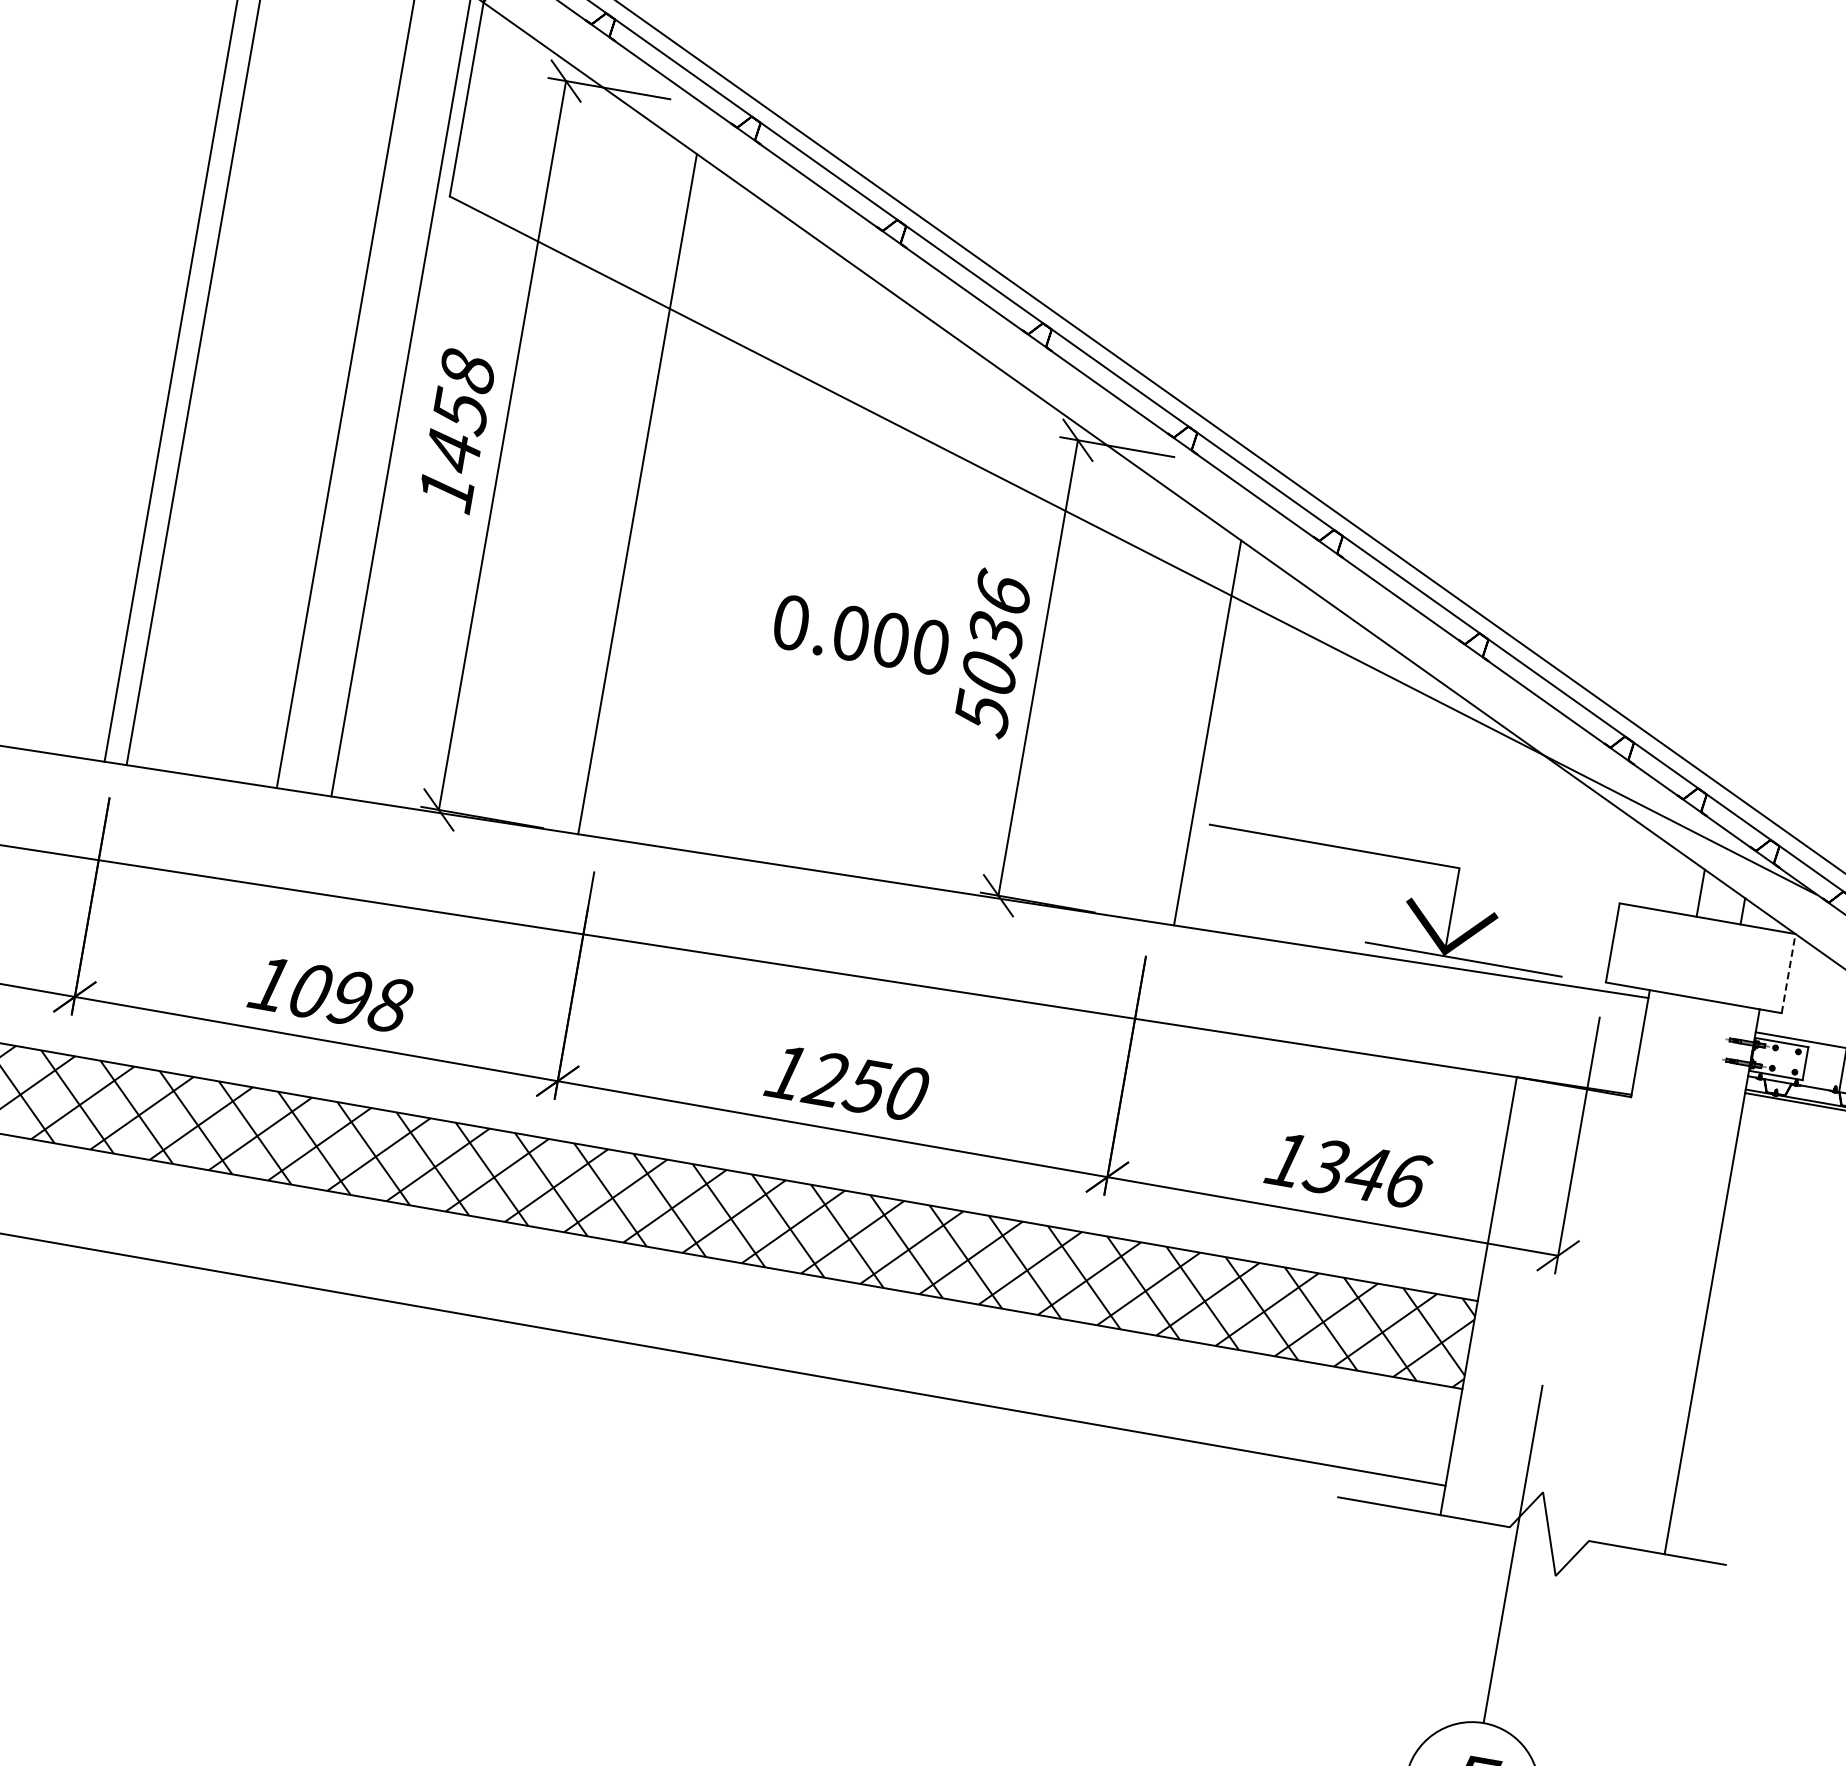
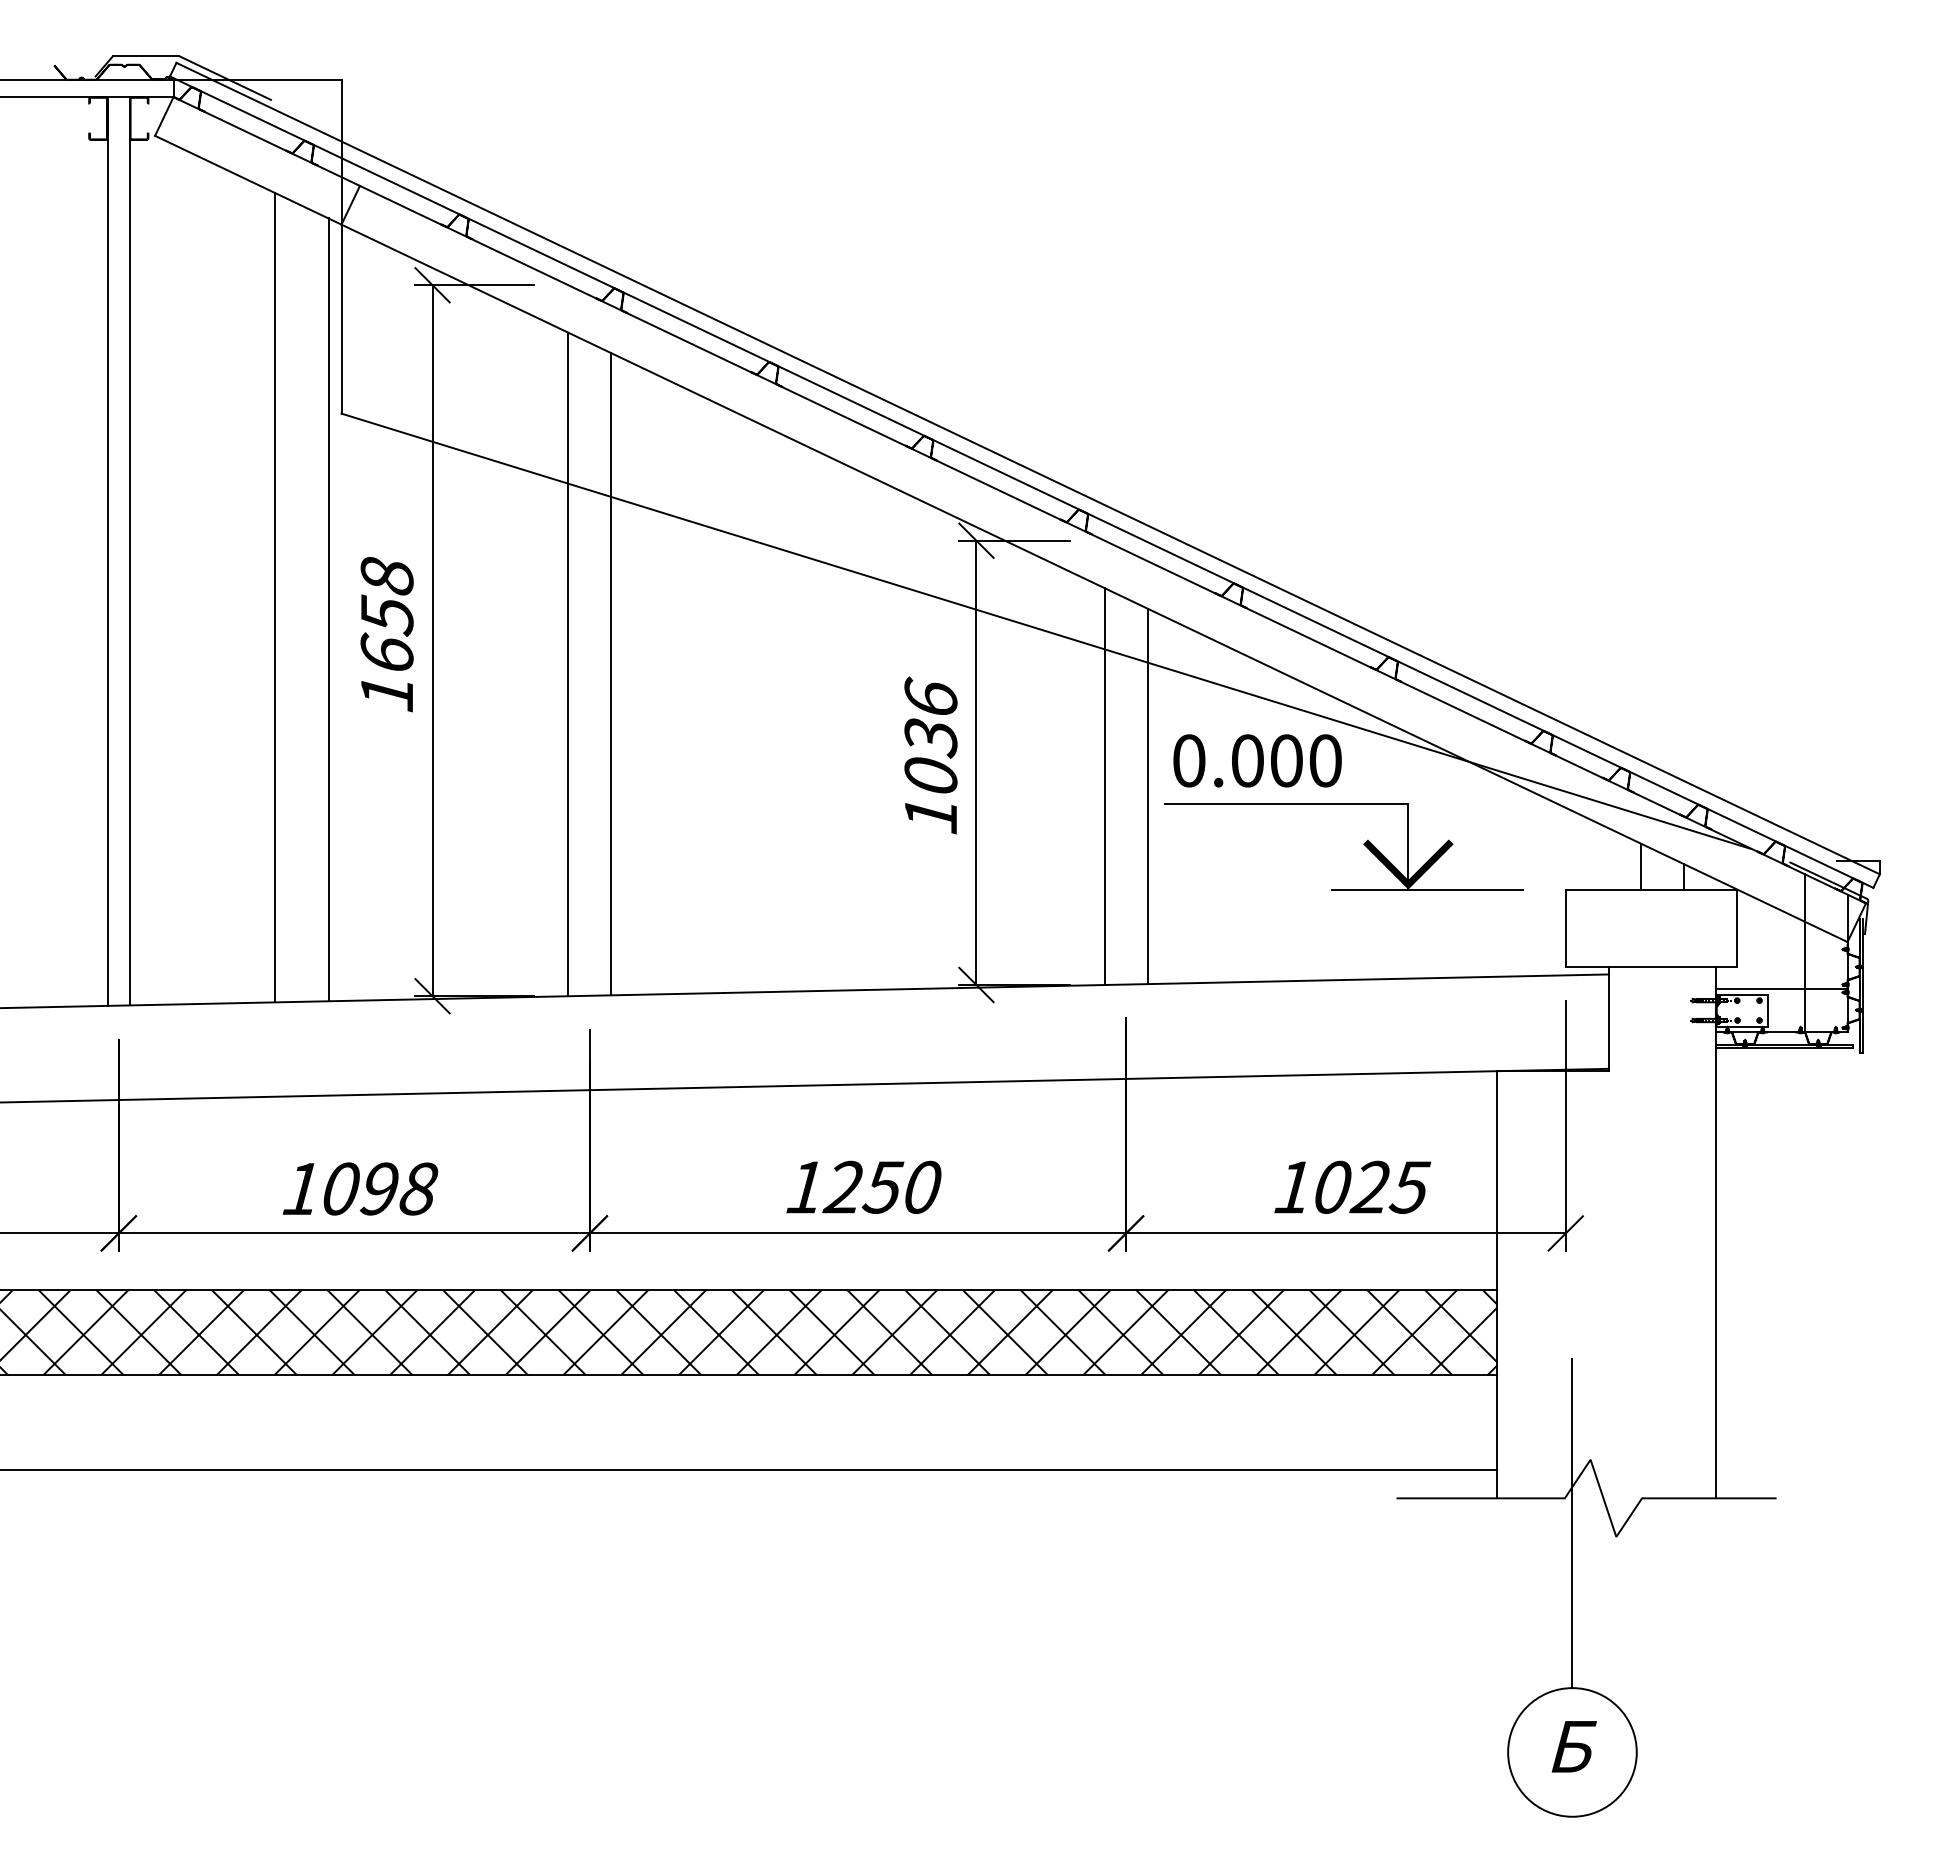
text: (453, 450) -> (386, 653), 1458 -> 1658
line: (679, 512) -> (611, 674), added
text: (861, 634) -> (1257, 760), moved
text: (982, 713) -> (931, 815), 5036 -> 1036
line: (1165, 715) -> (1104, 786), added
part: (1406, 901) -> (1363, 844), moved
line: (1788, 973) -> (1737, 928), dashed -> solid
text: (1367, 1172) -> (1371, 1186), 1346 -> 1025

